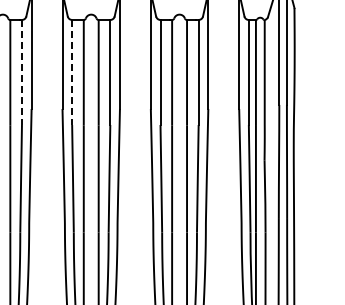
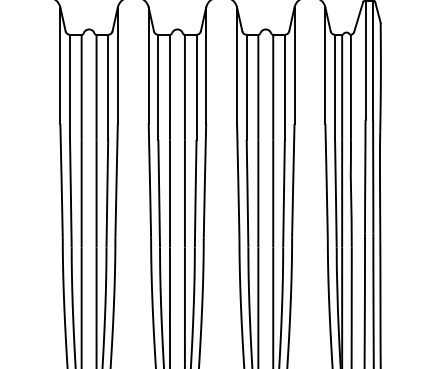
line: (22, 72) -> (108, 87), dashed -> solid
line: (72, 72) -> (158, 87), dashed -> solid

